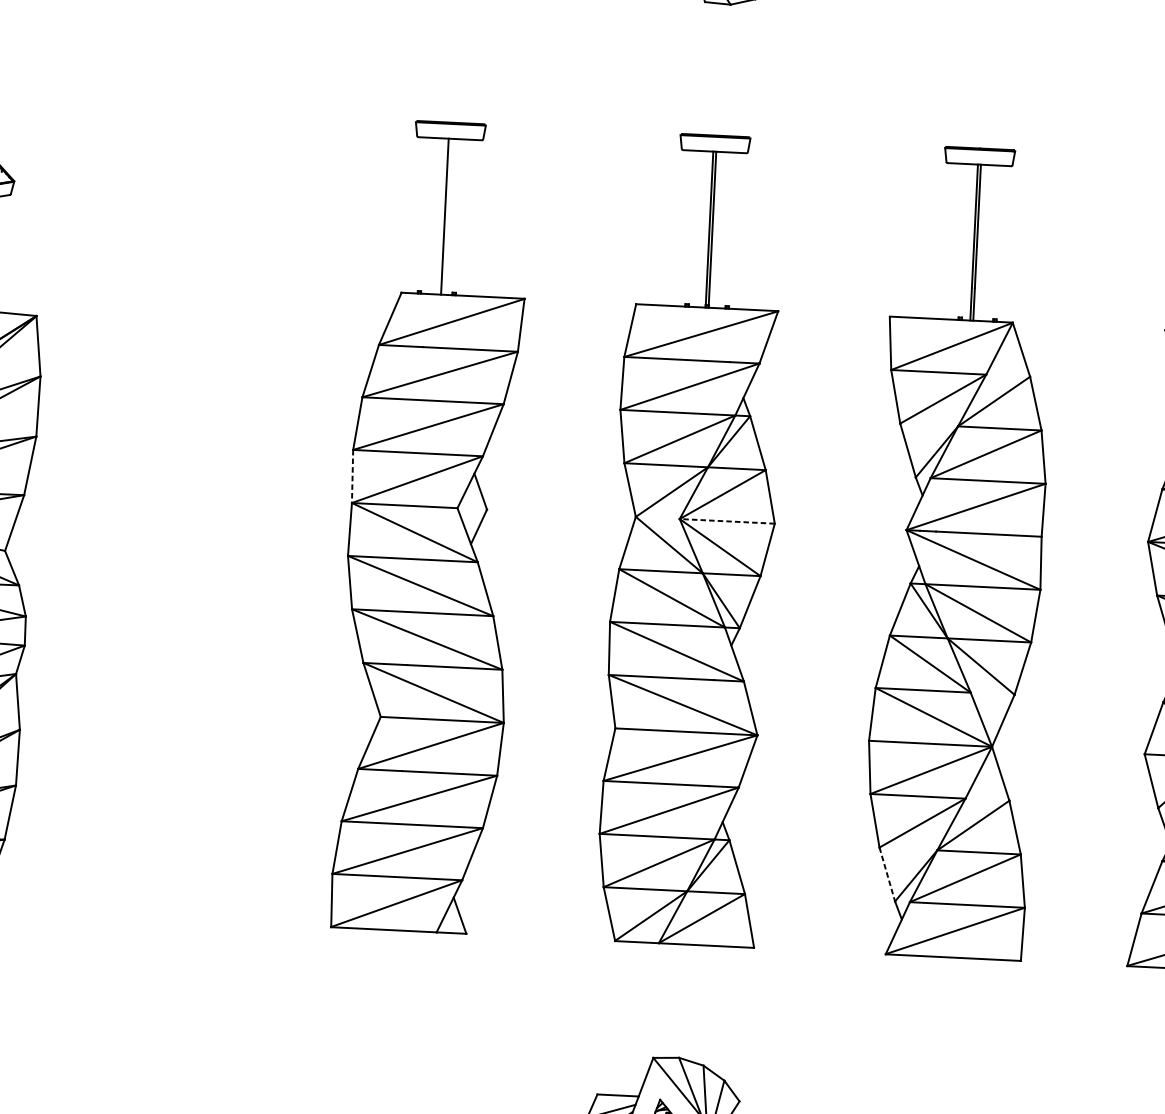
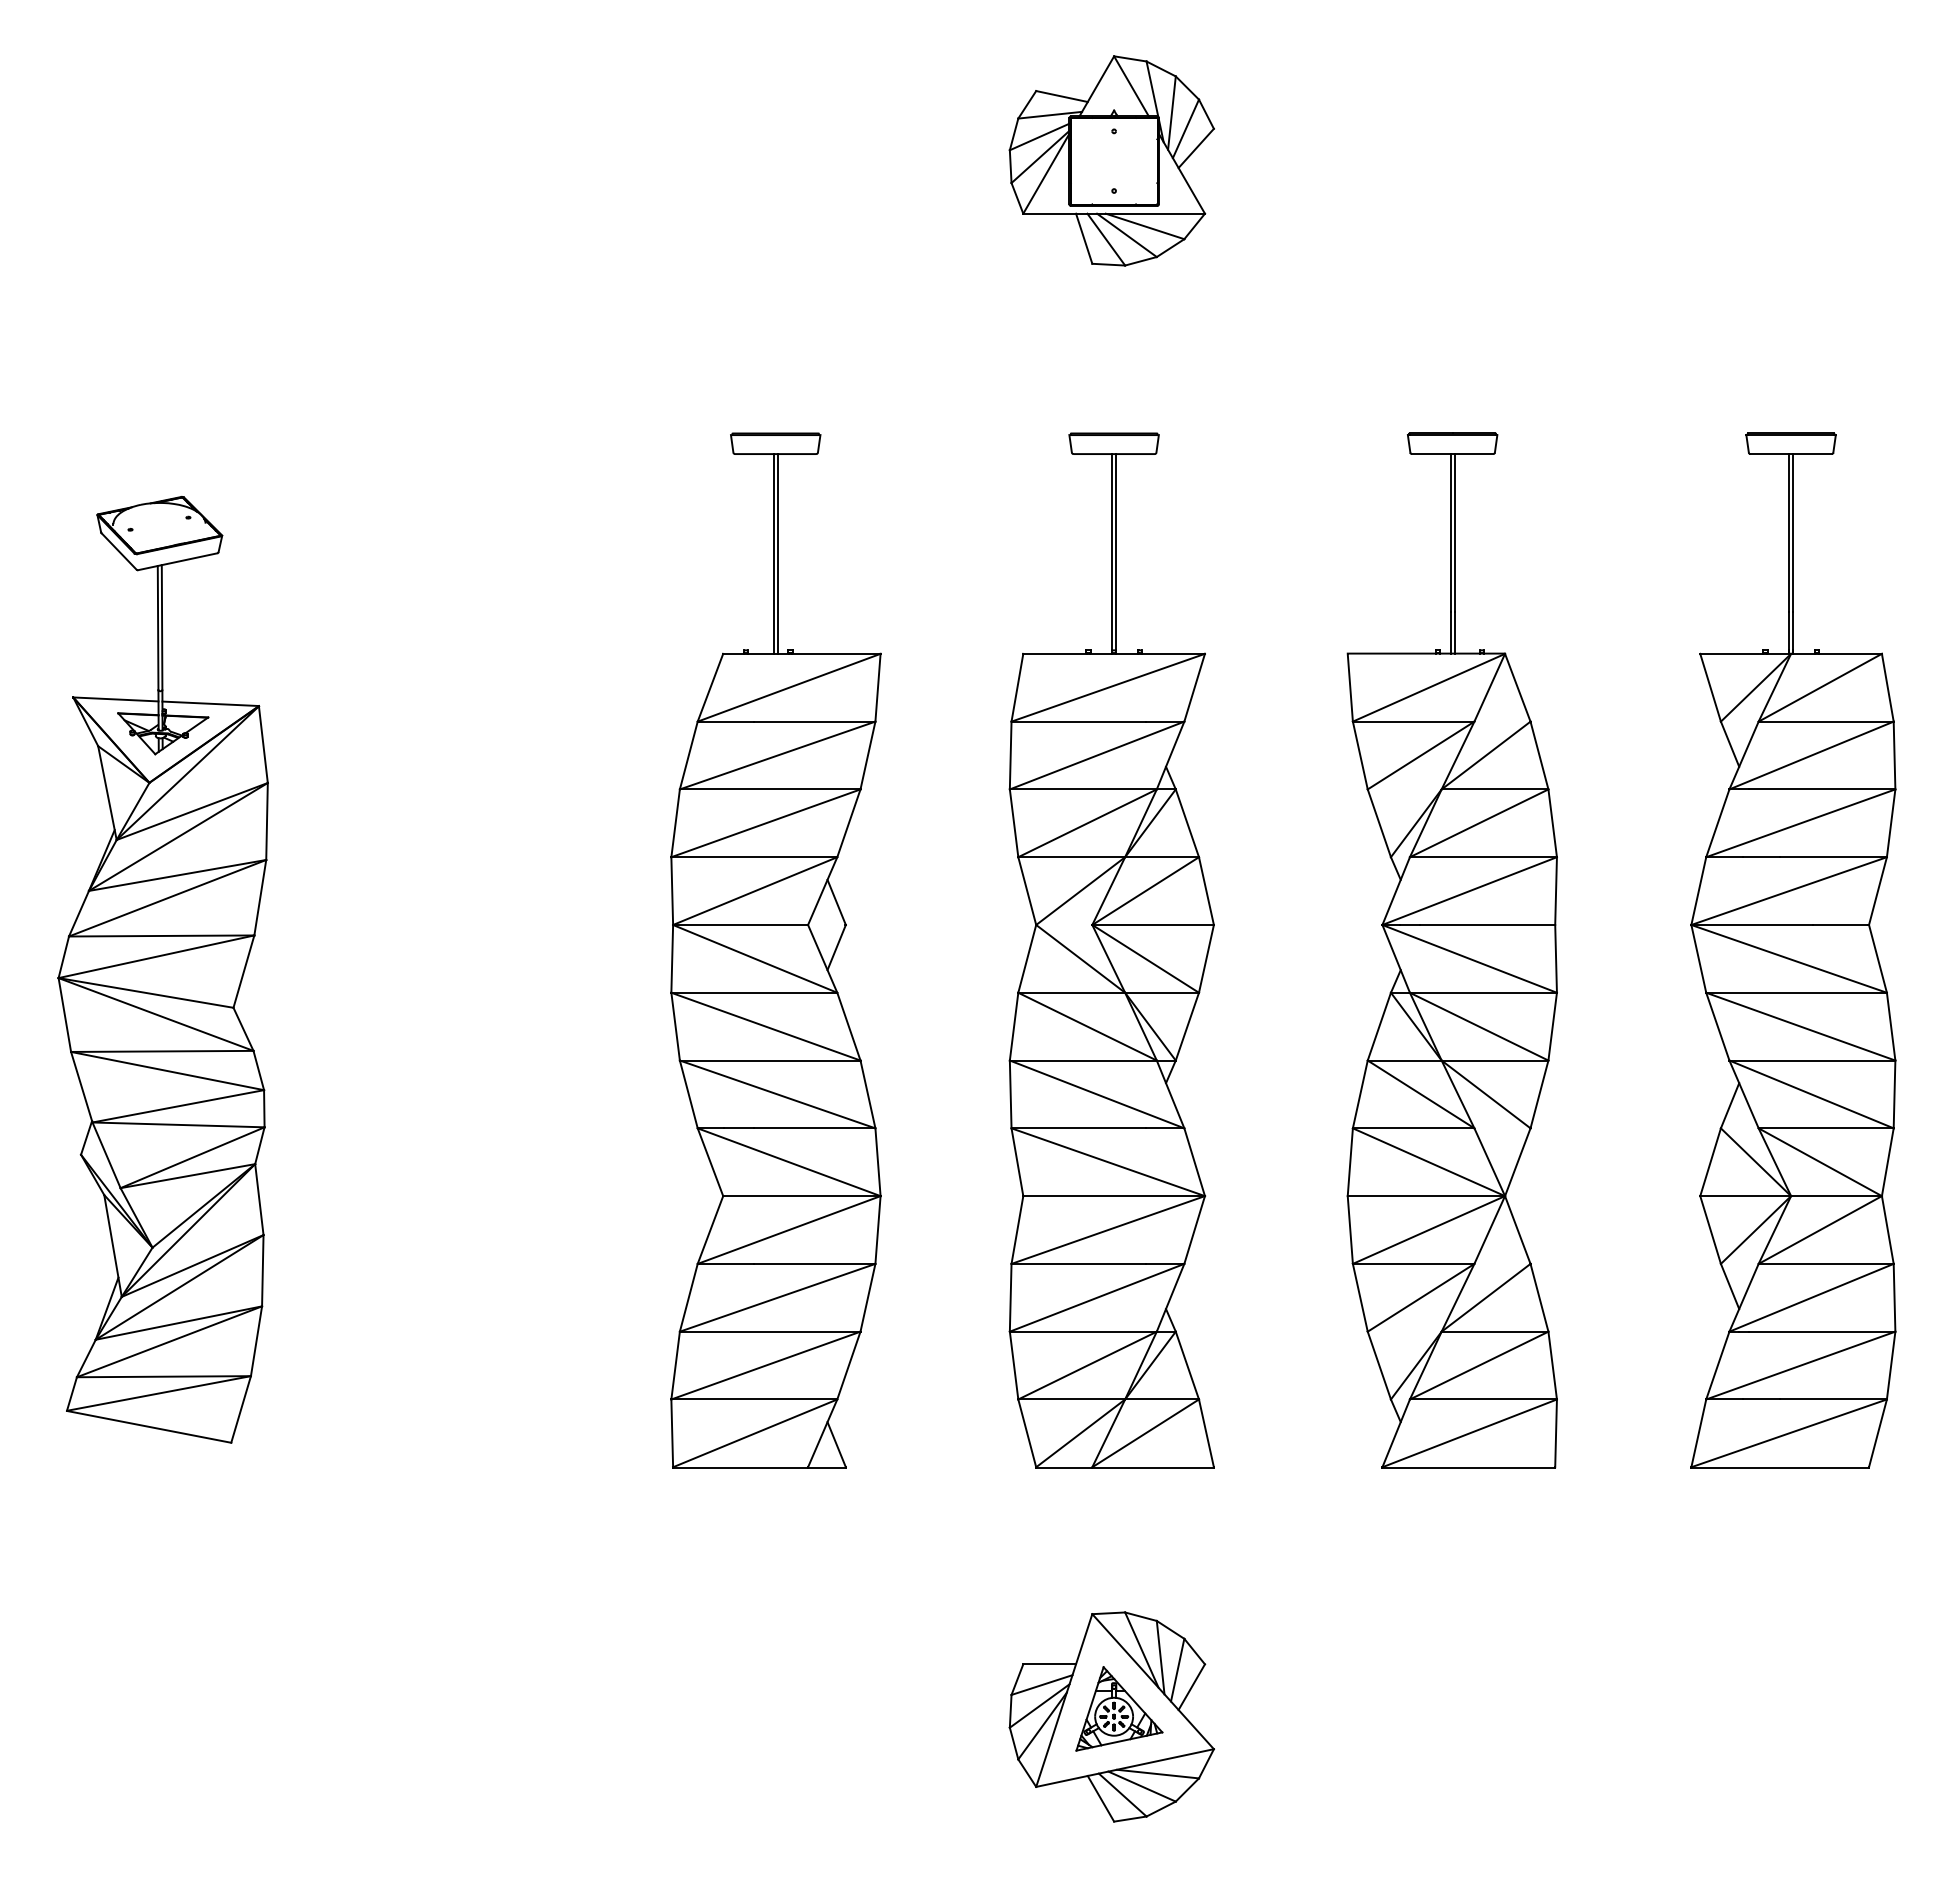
line: (447, 216) -> (777, 553), added
line: (352, 476) -> (672, 891), dashed -> solid
line: (727, 521) -> (1153, 925), dashed -> solid
line: (887, 874) -> (1379, 1365), dashed -> solid

